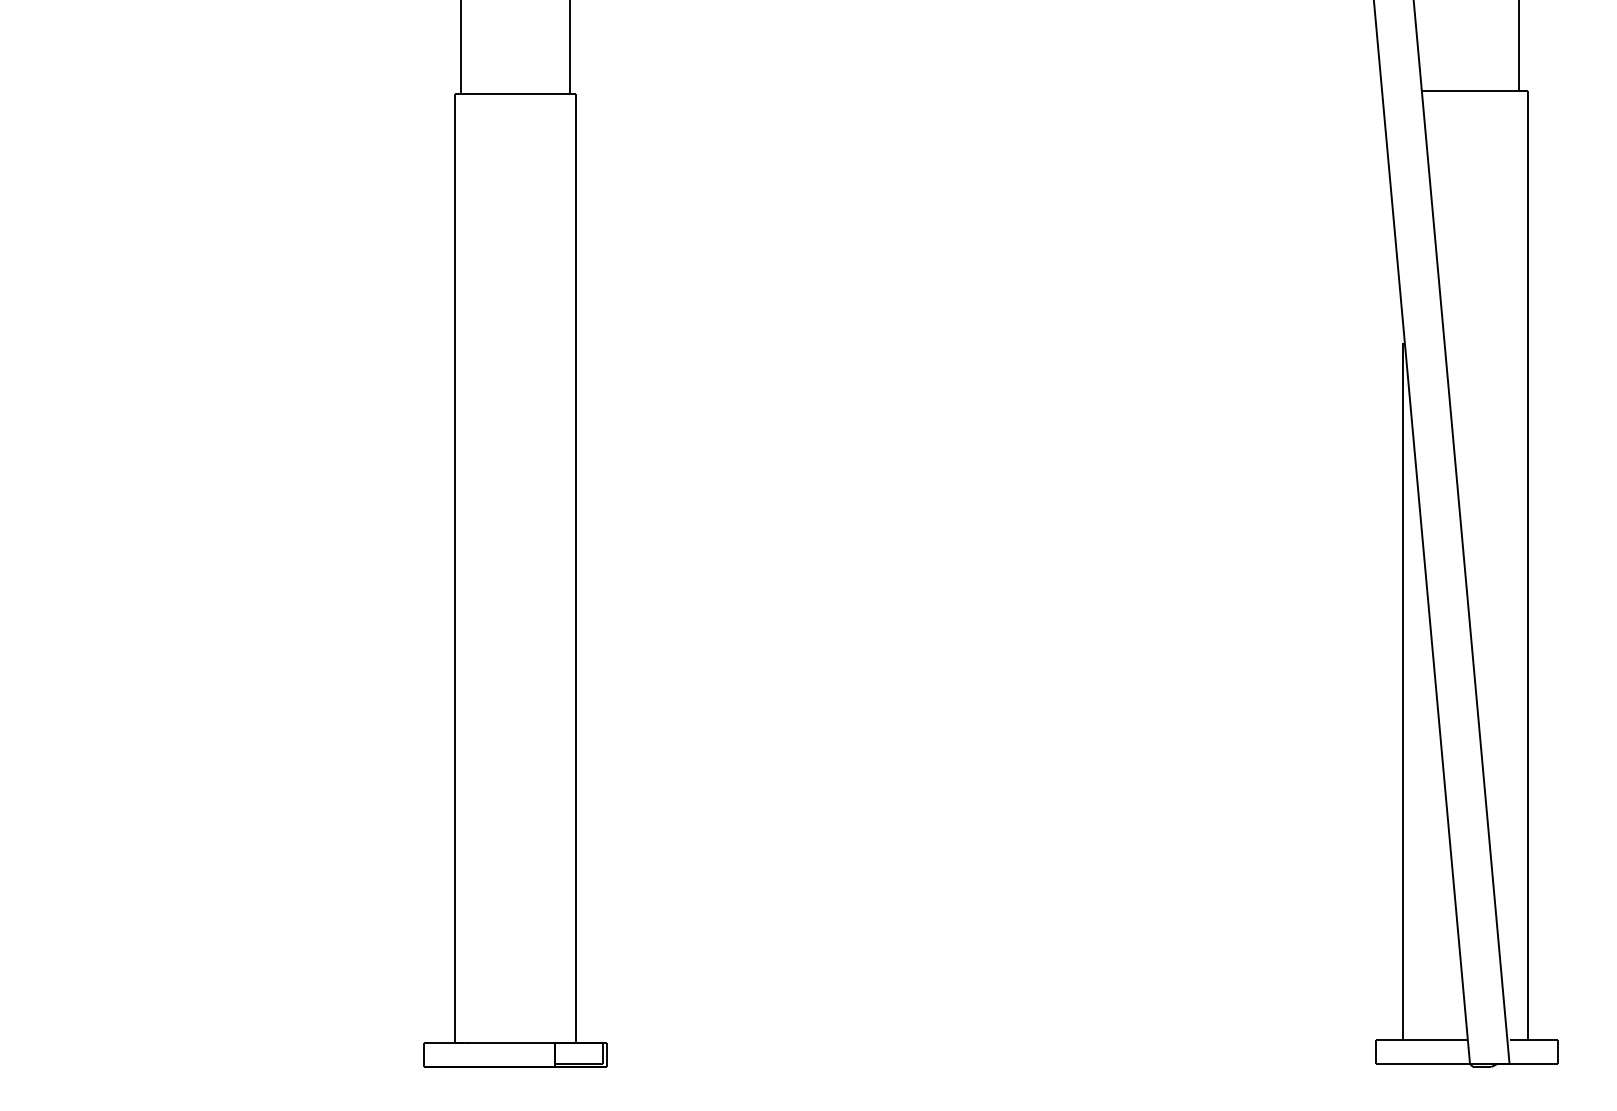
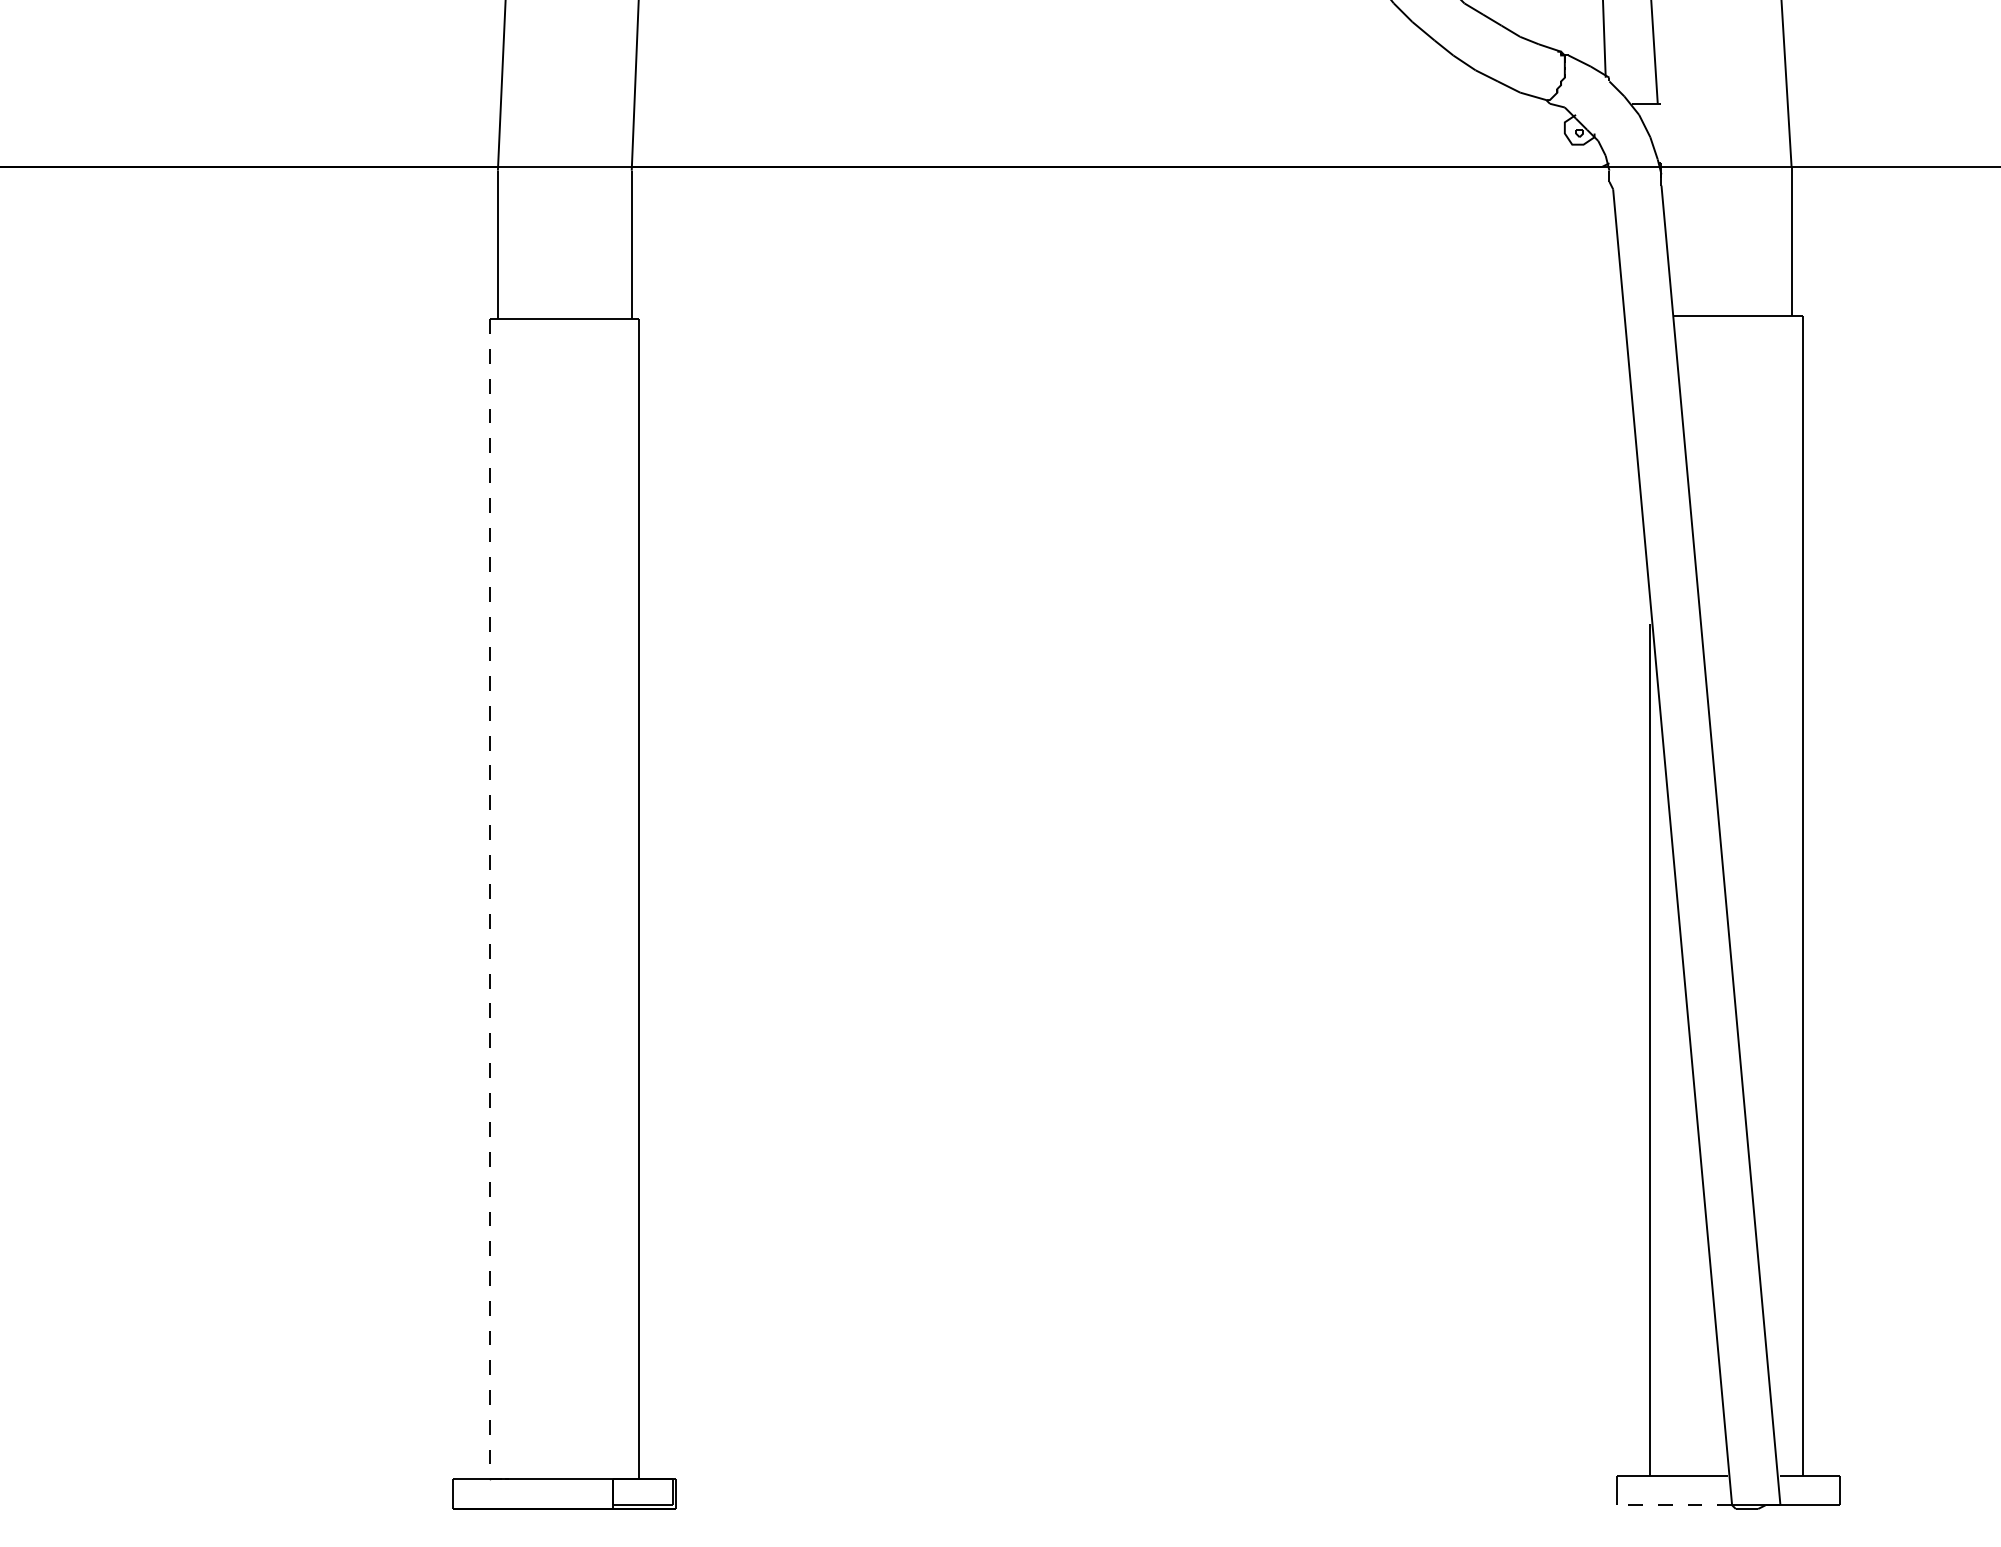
line: (454, 568) -> (490, 899), solid -> dashed
line: (1422, 1064) -> (1674, 1505), solid -> dashed

